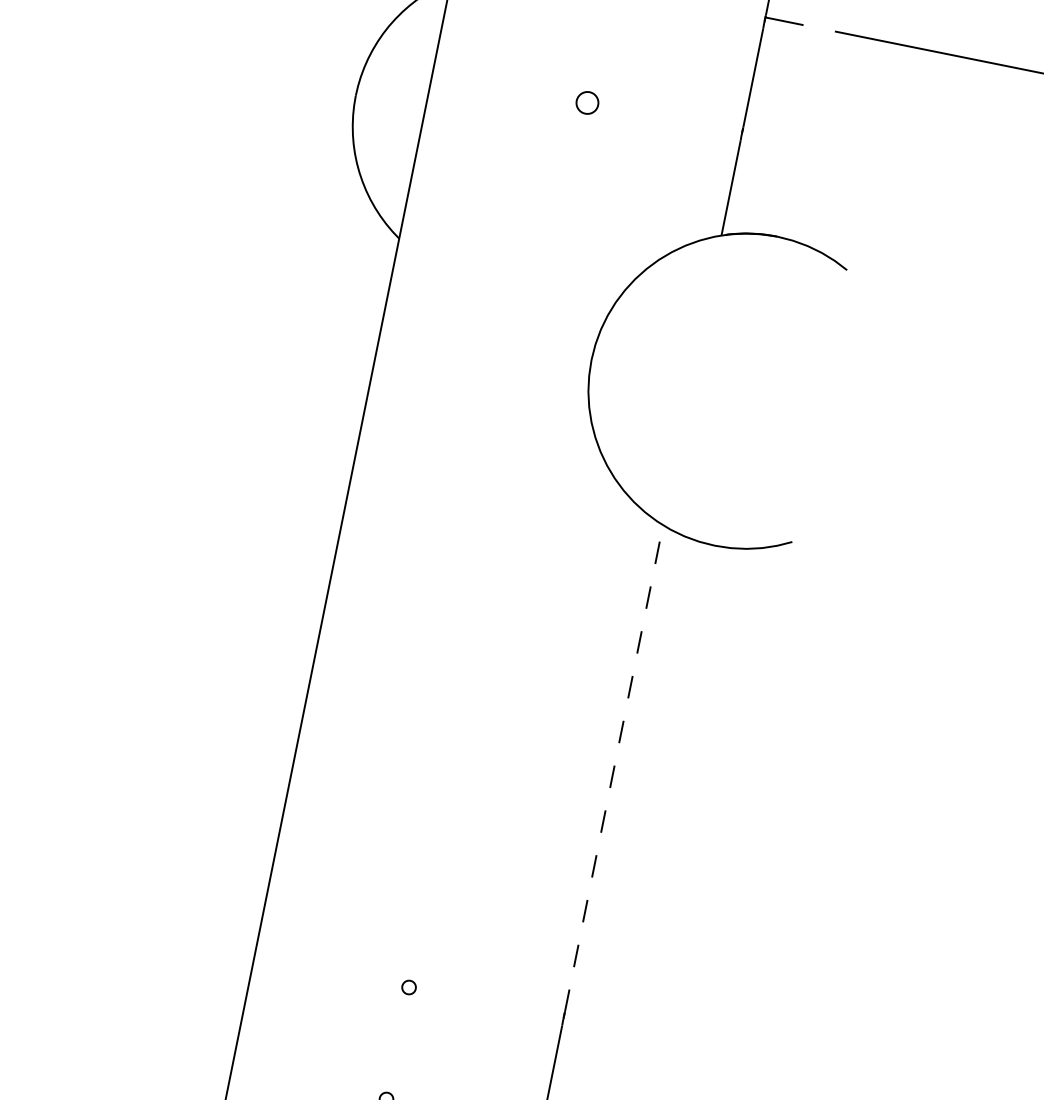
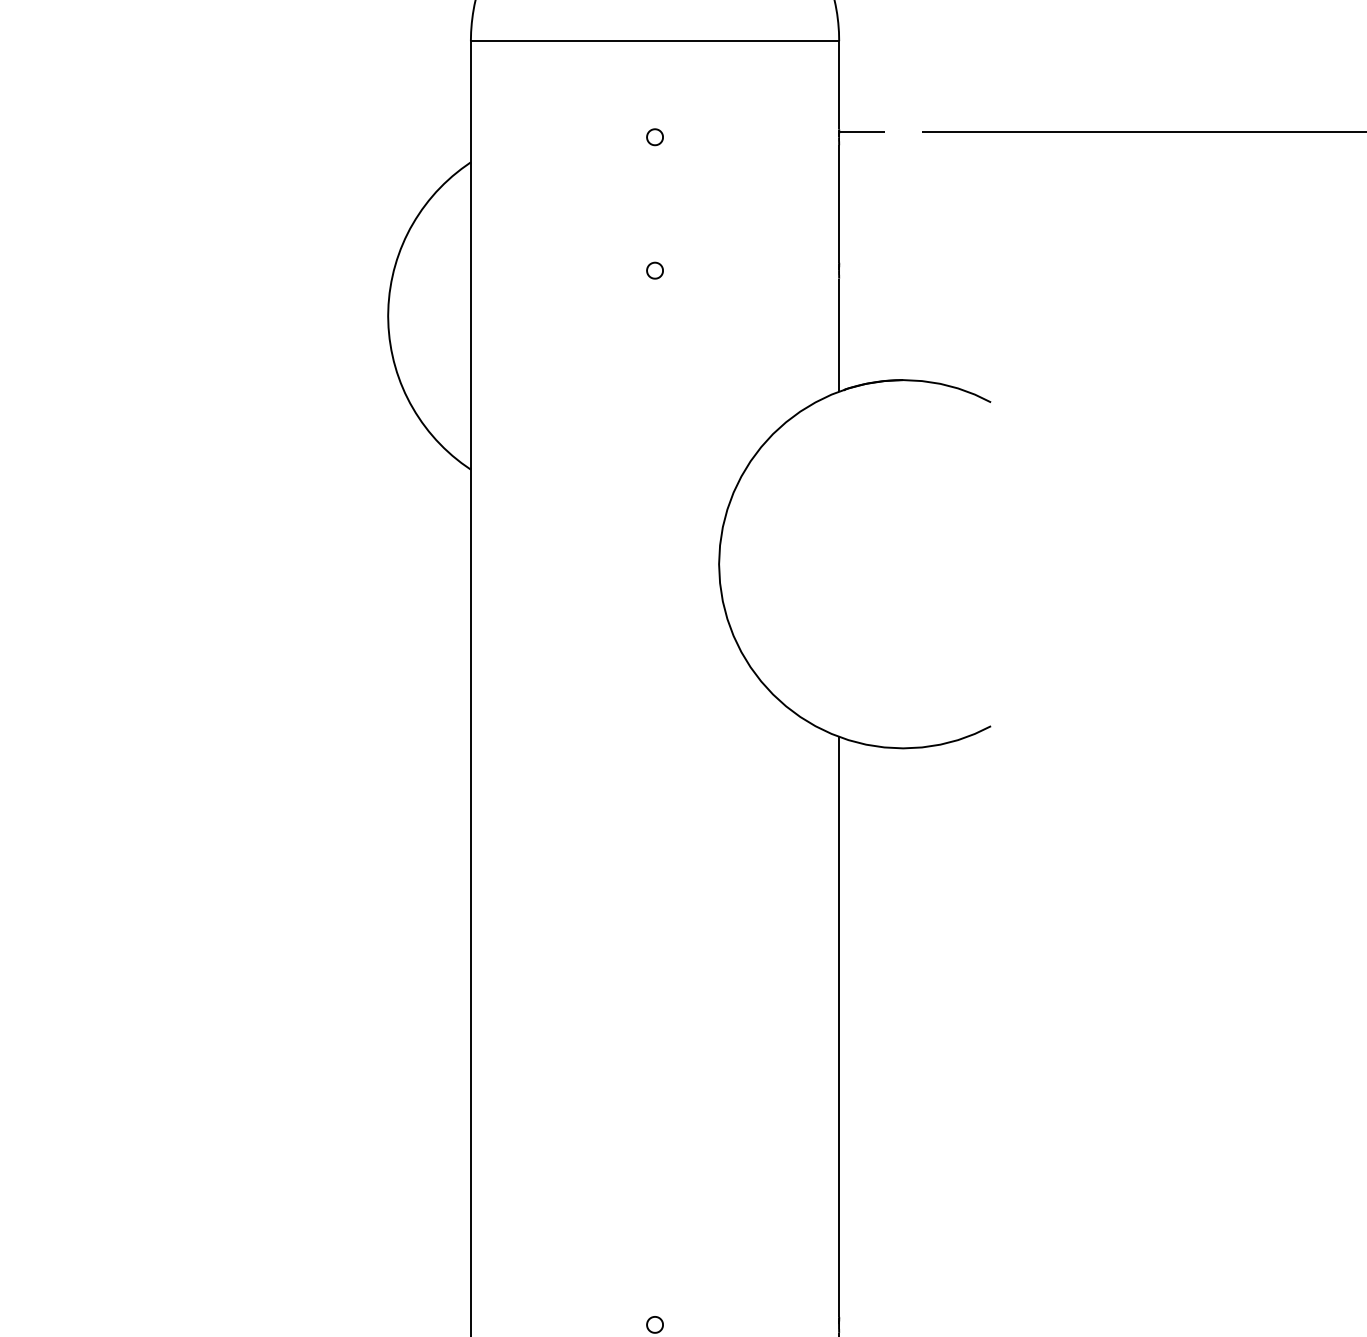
part: (587, 102) -> (654, 270), size x0.62
line: (614, 768) -> (839, 1026), dashed -> solid

